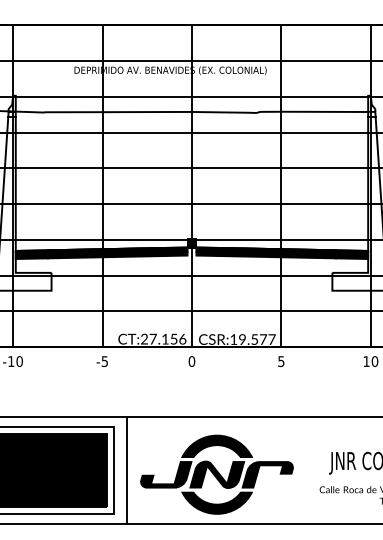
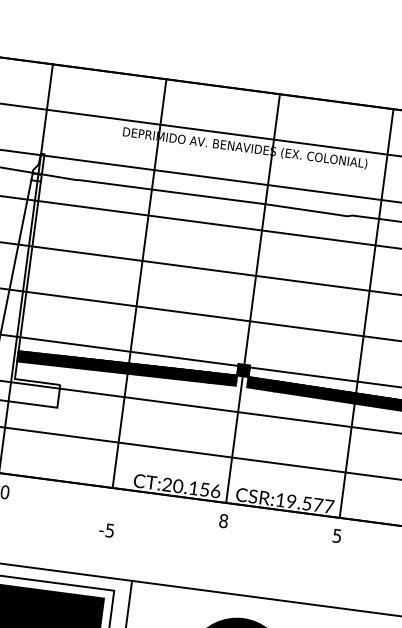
text: (152, 338) -> (177, 485), CT:27.156 -> CT:20.156
text: (101, 361) -> (105, 530), moved
text: (191, 361) -> (223, 520), 0 -> 8

